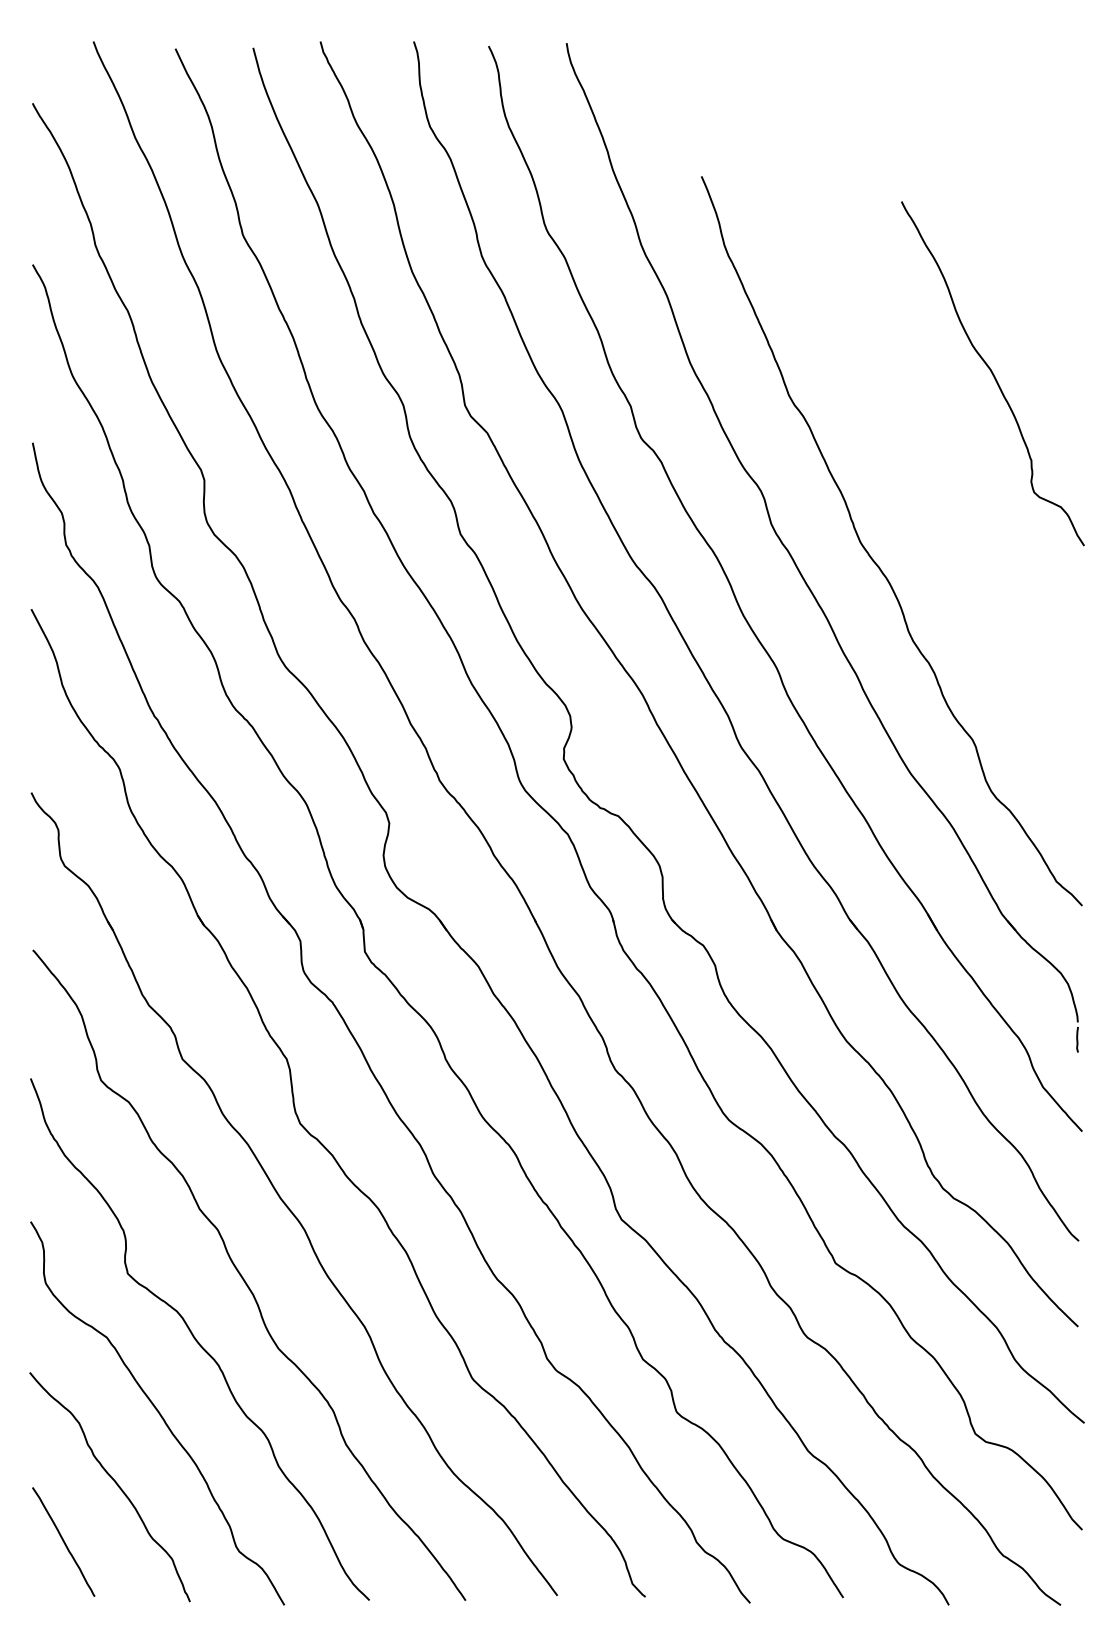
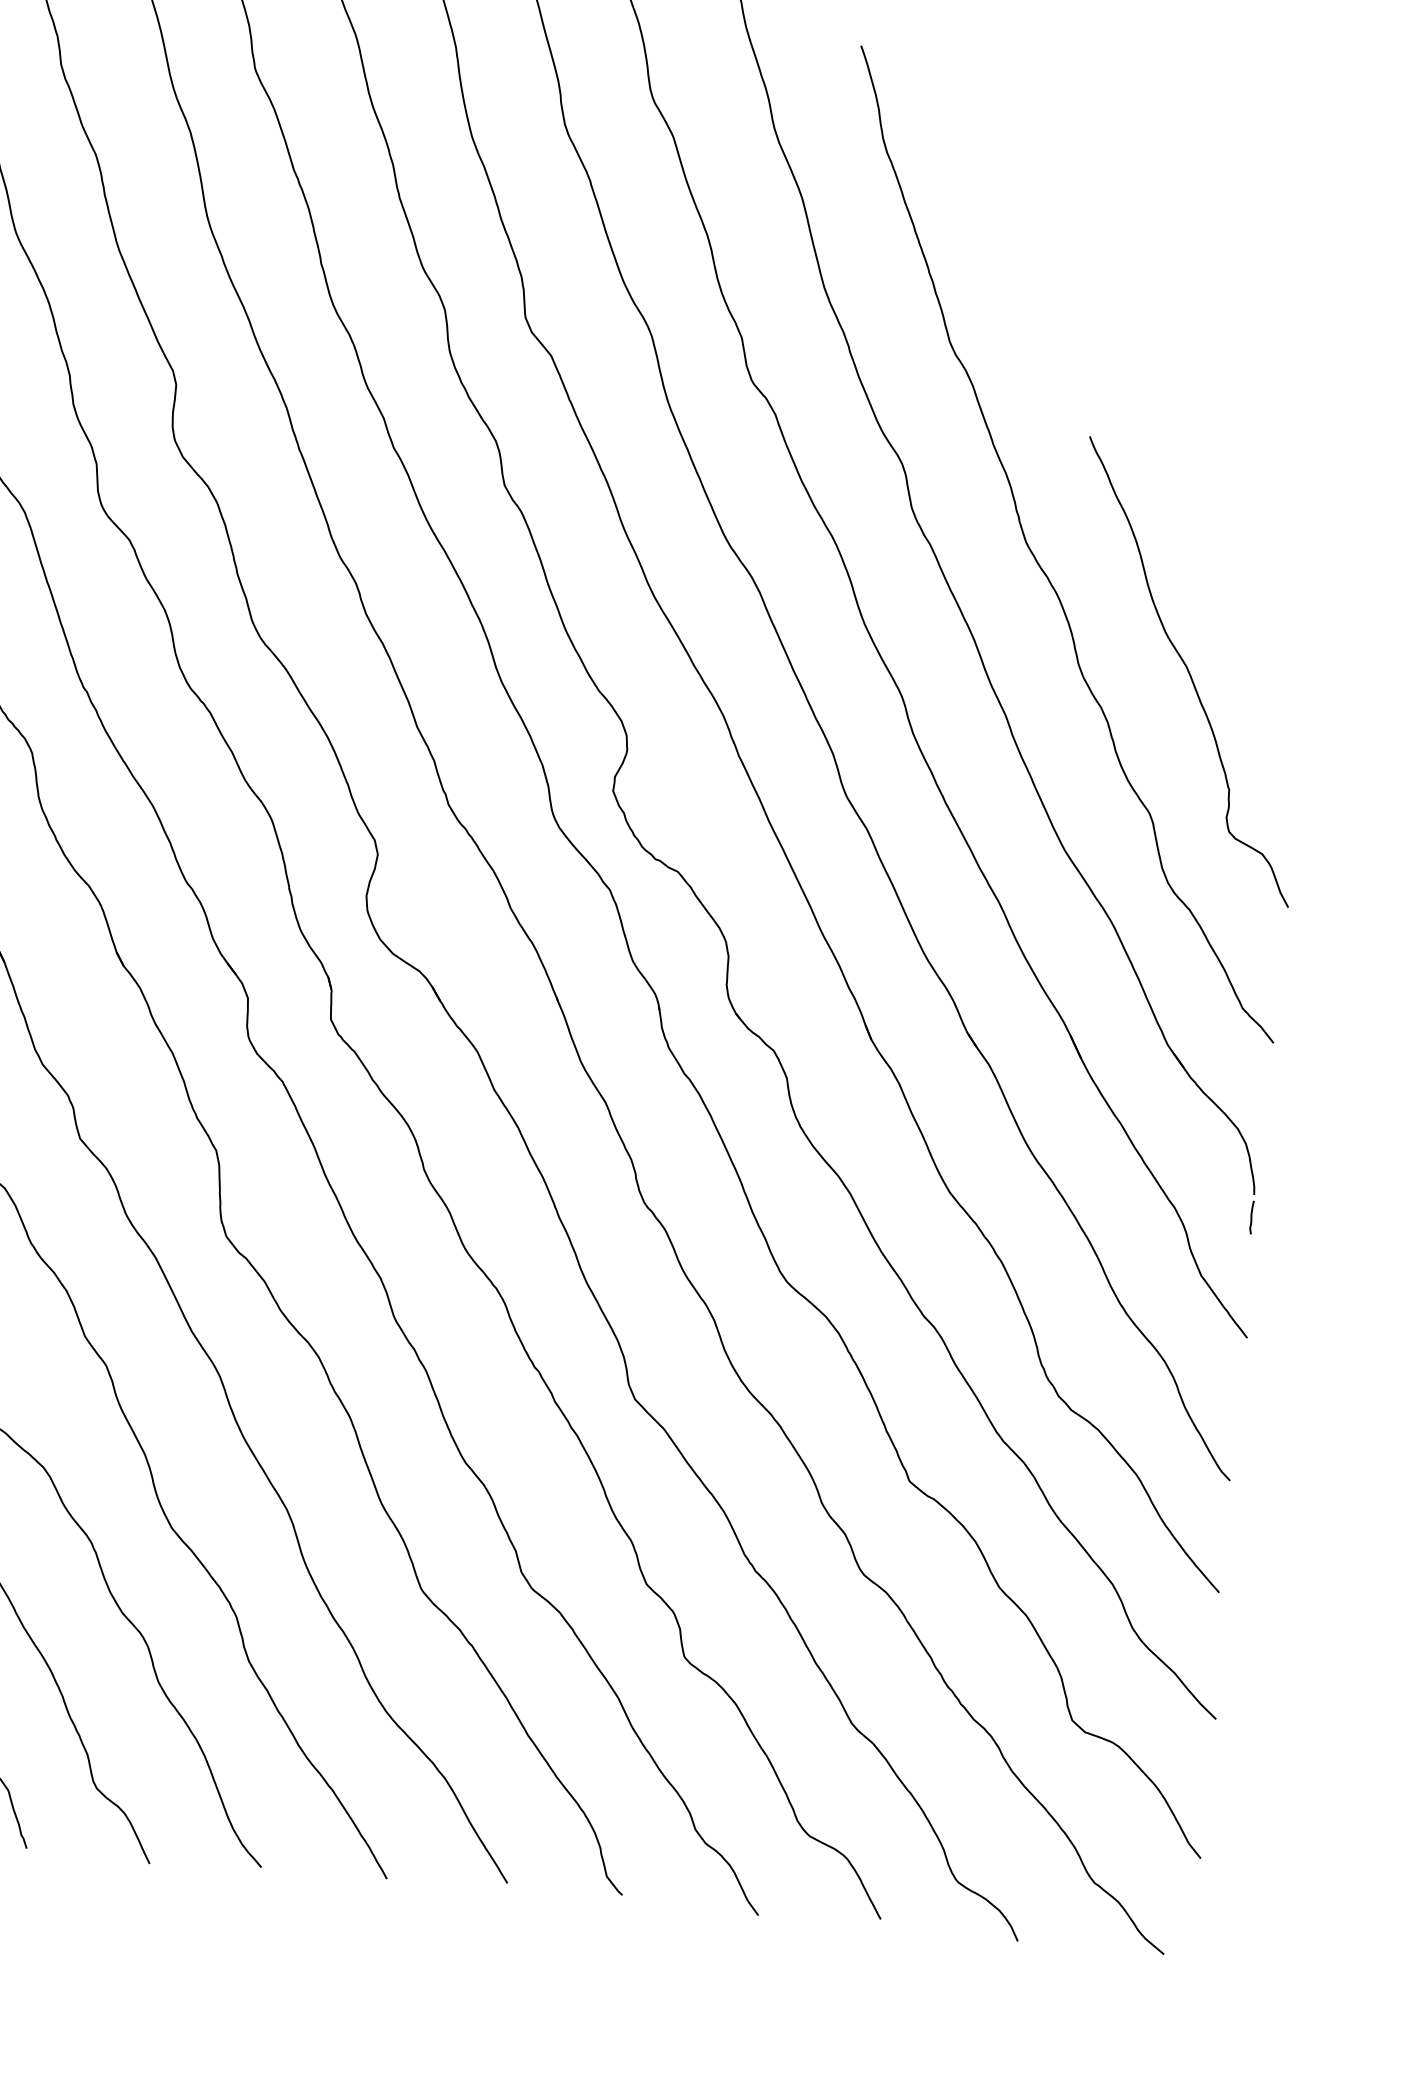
curve: (992, 373) -> (1188, 671), moved

